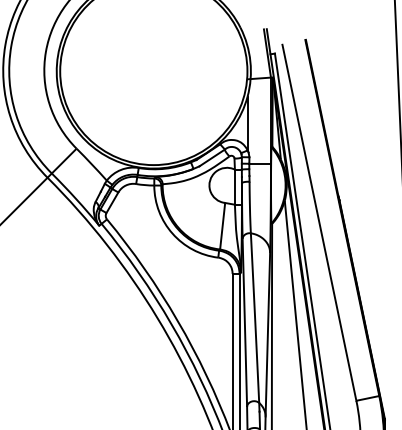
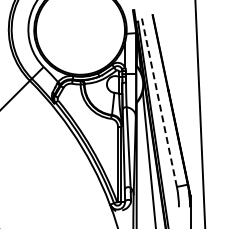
line: (319, 223) -> (159, 102), solid -> dashed

